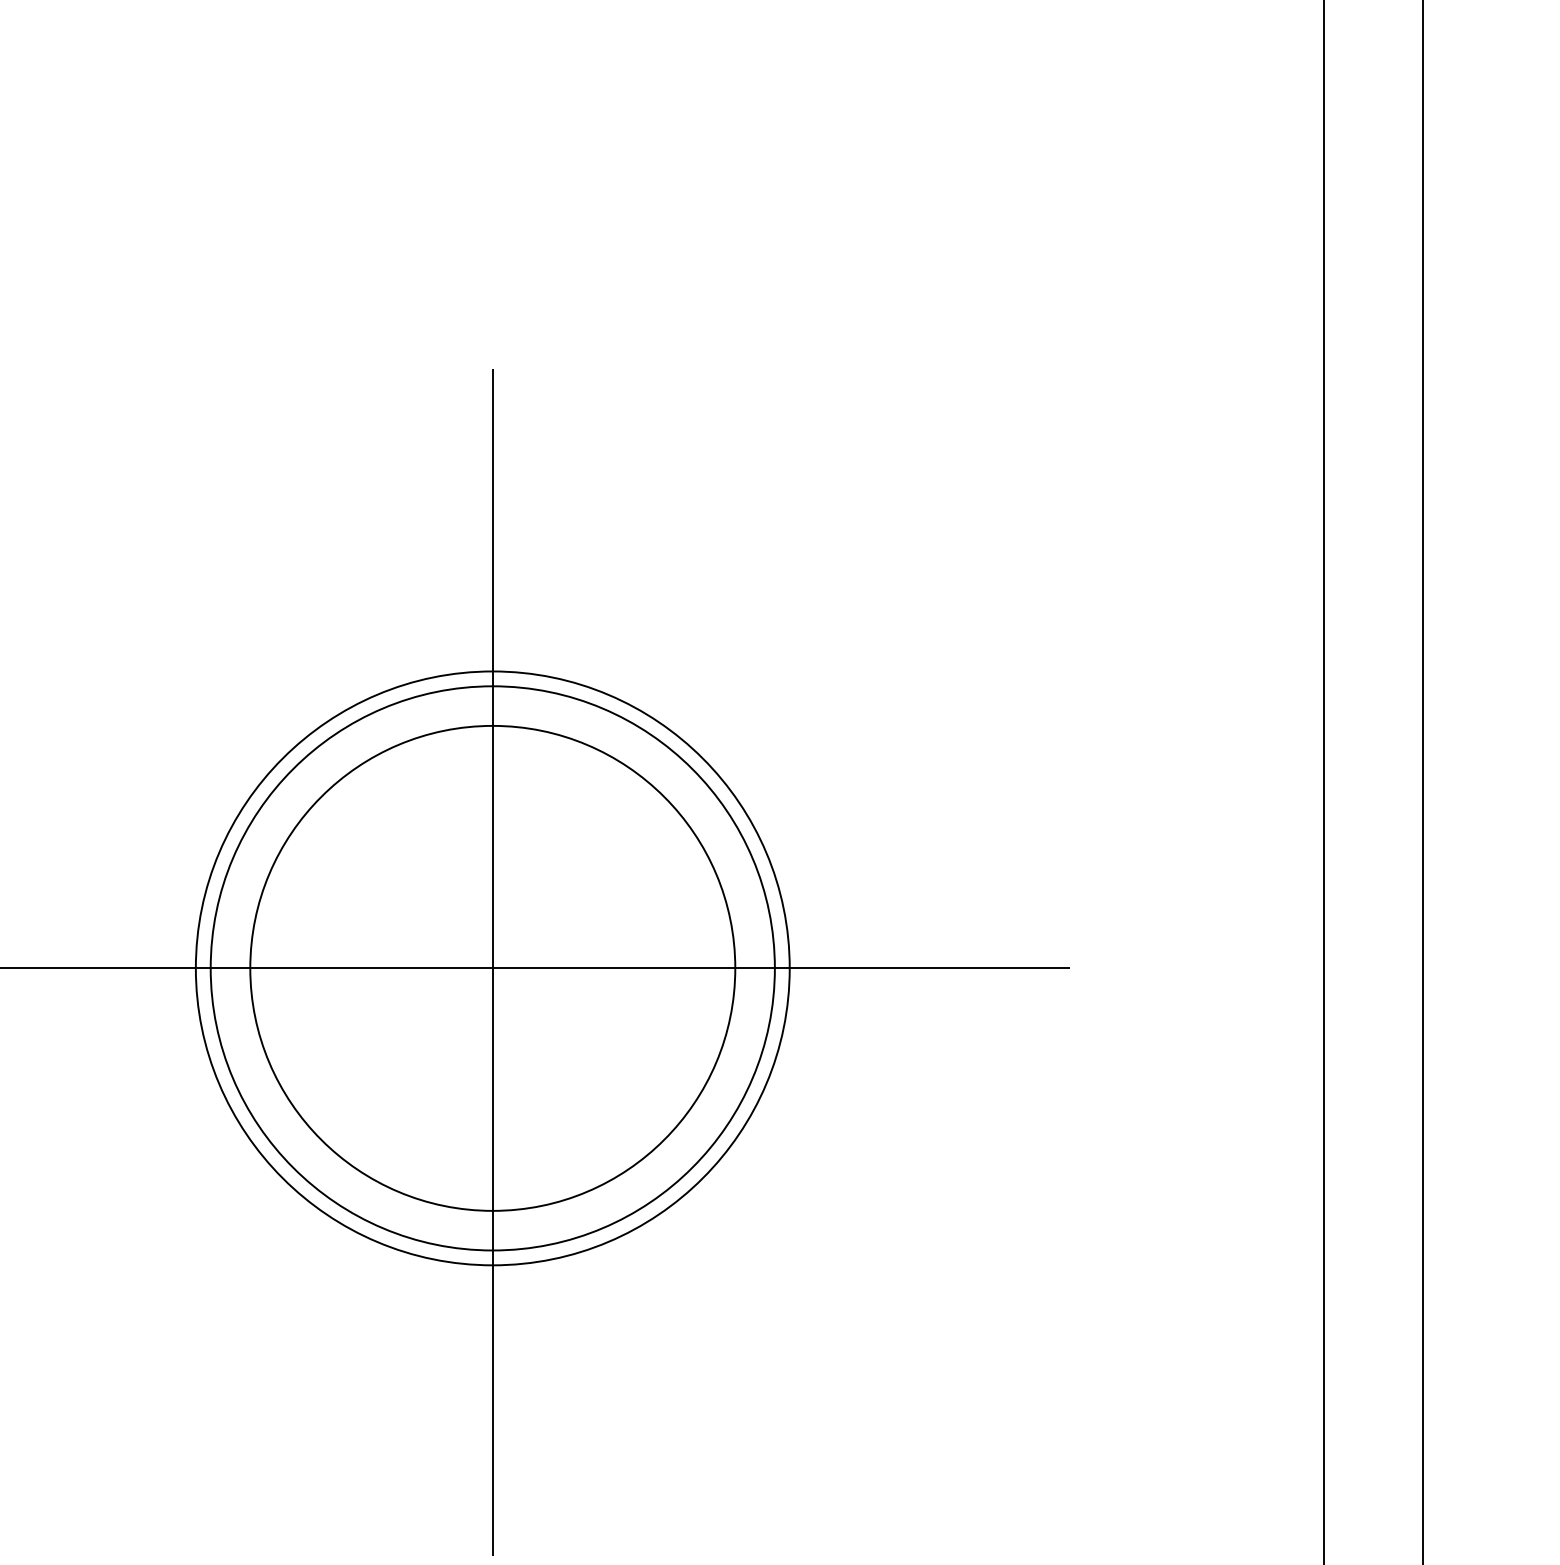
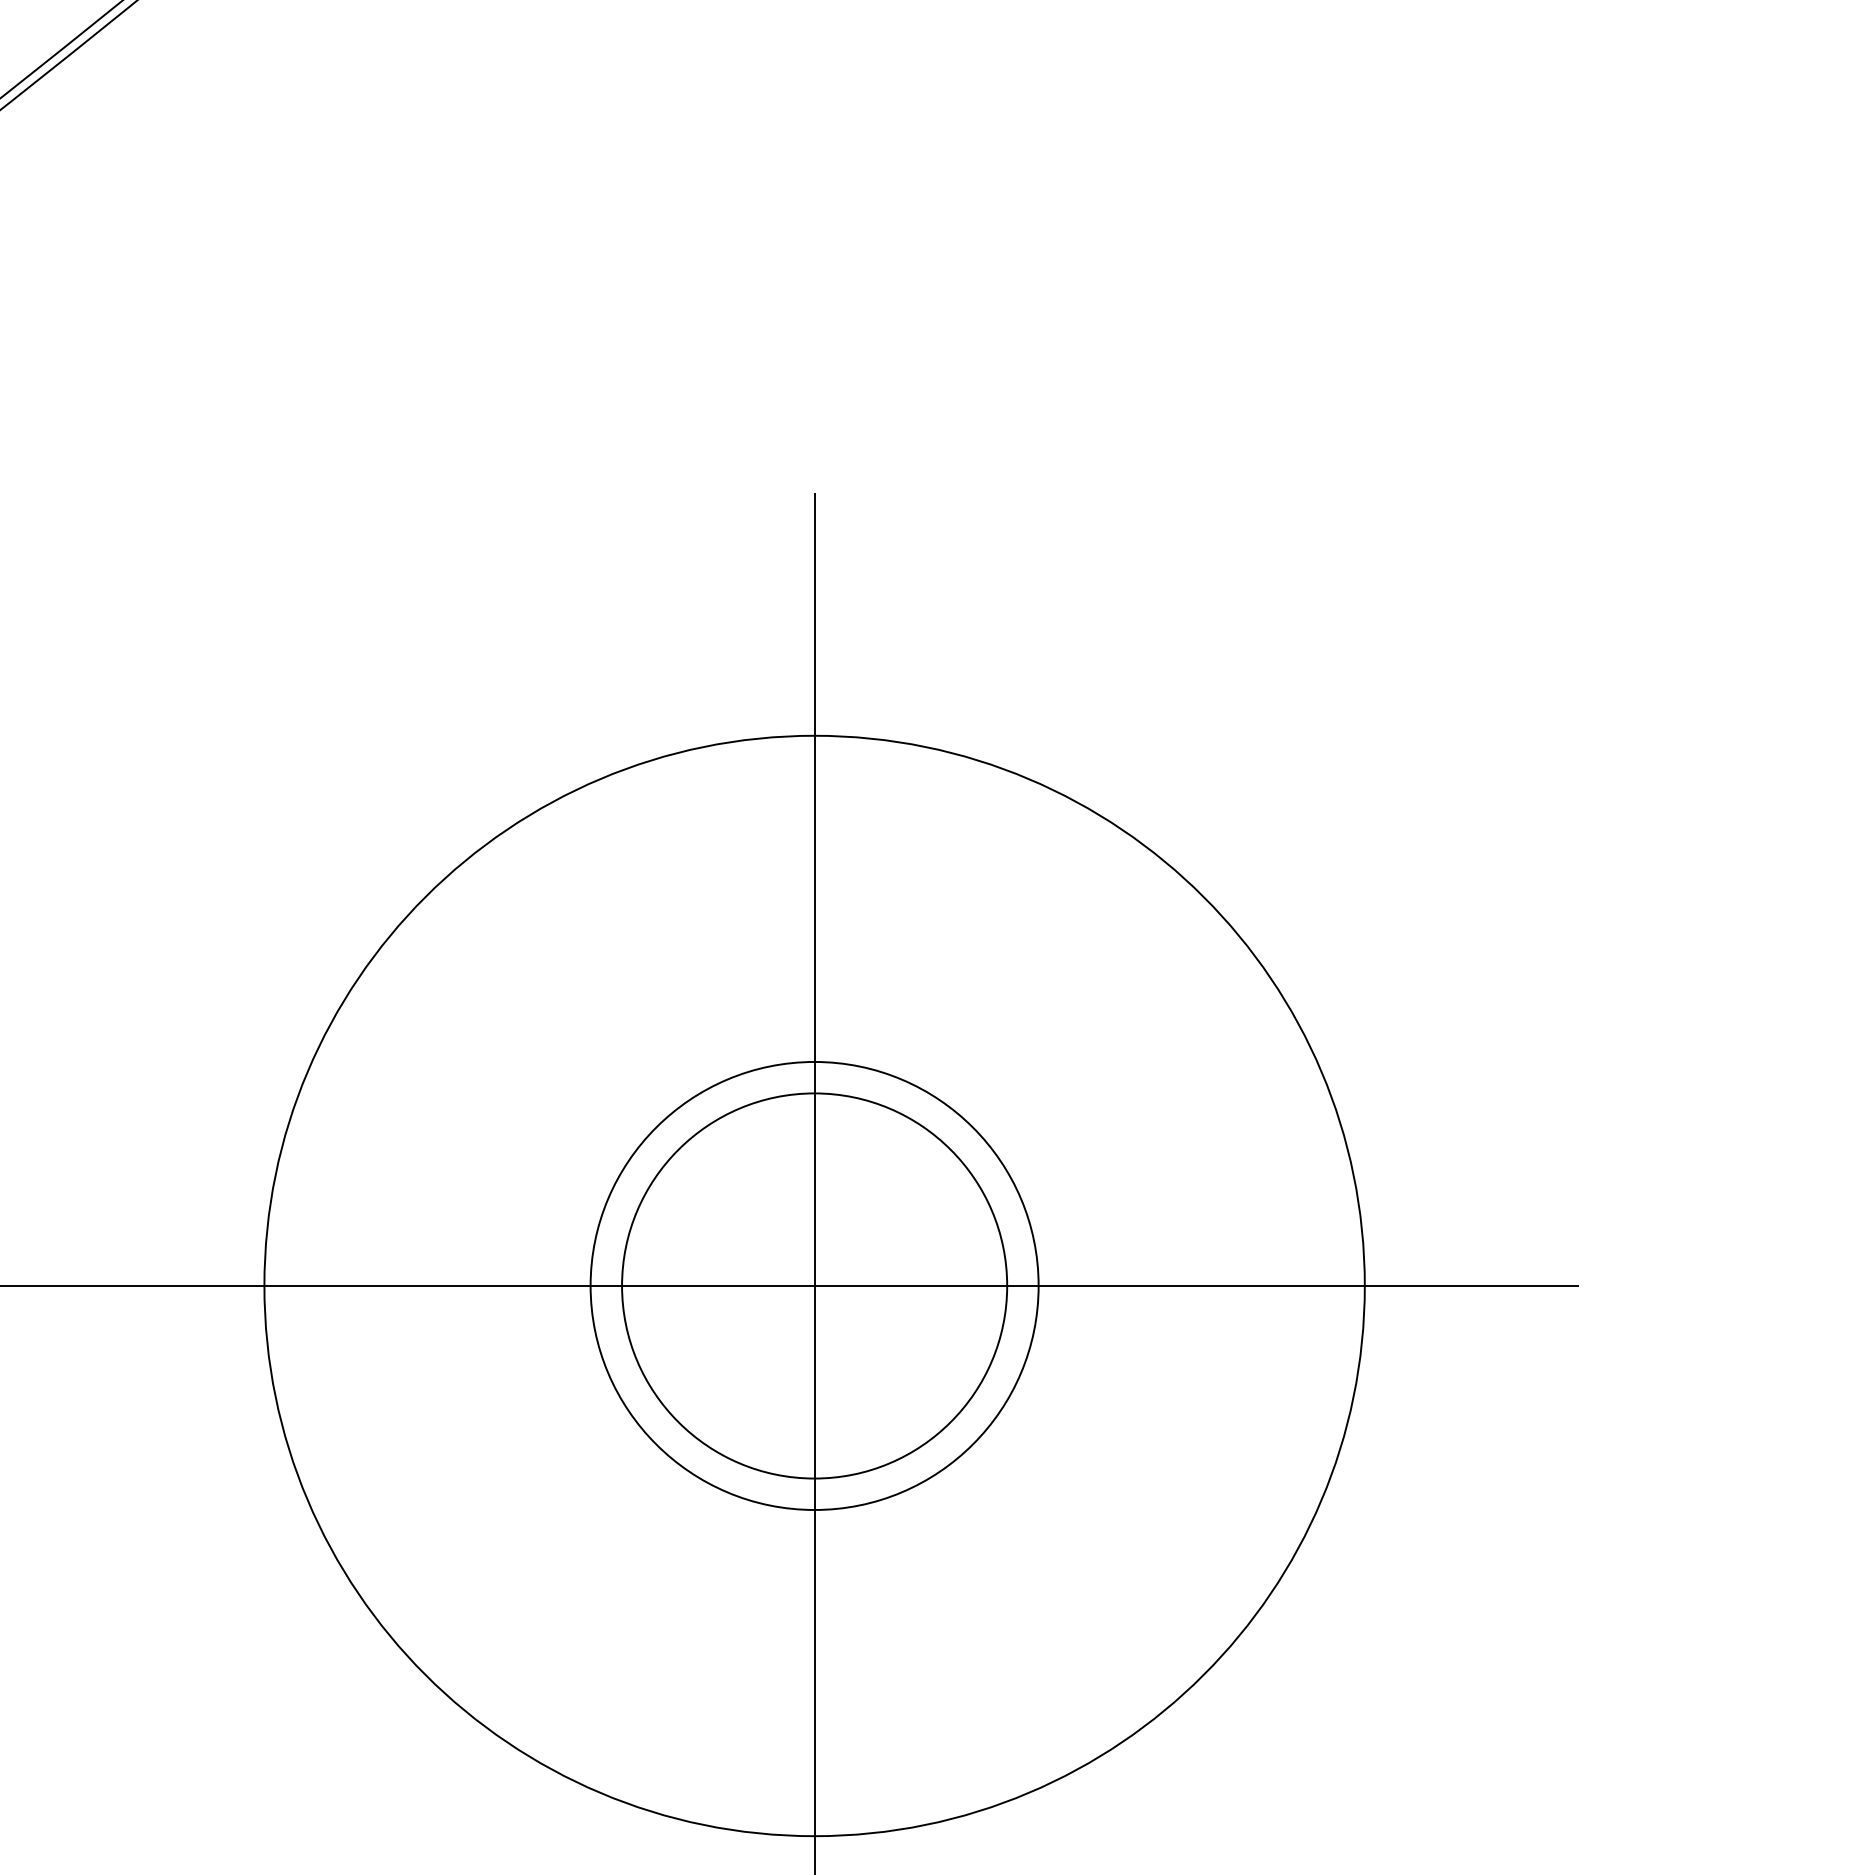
circle: (492, 967) -> (814, 1284), size x0.6
circle: (492, 968) -> (814, 1286), size x0.6
circle: (492, 968) -> (814, 1286), size x1.4

